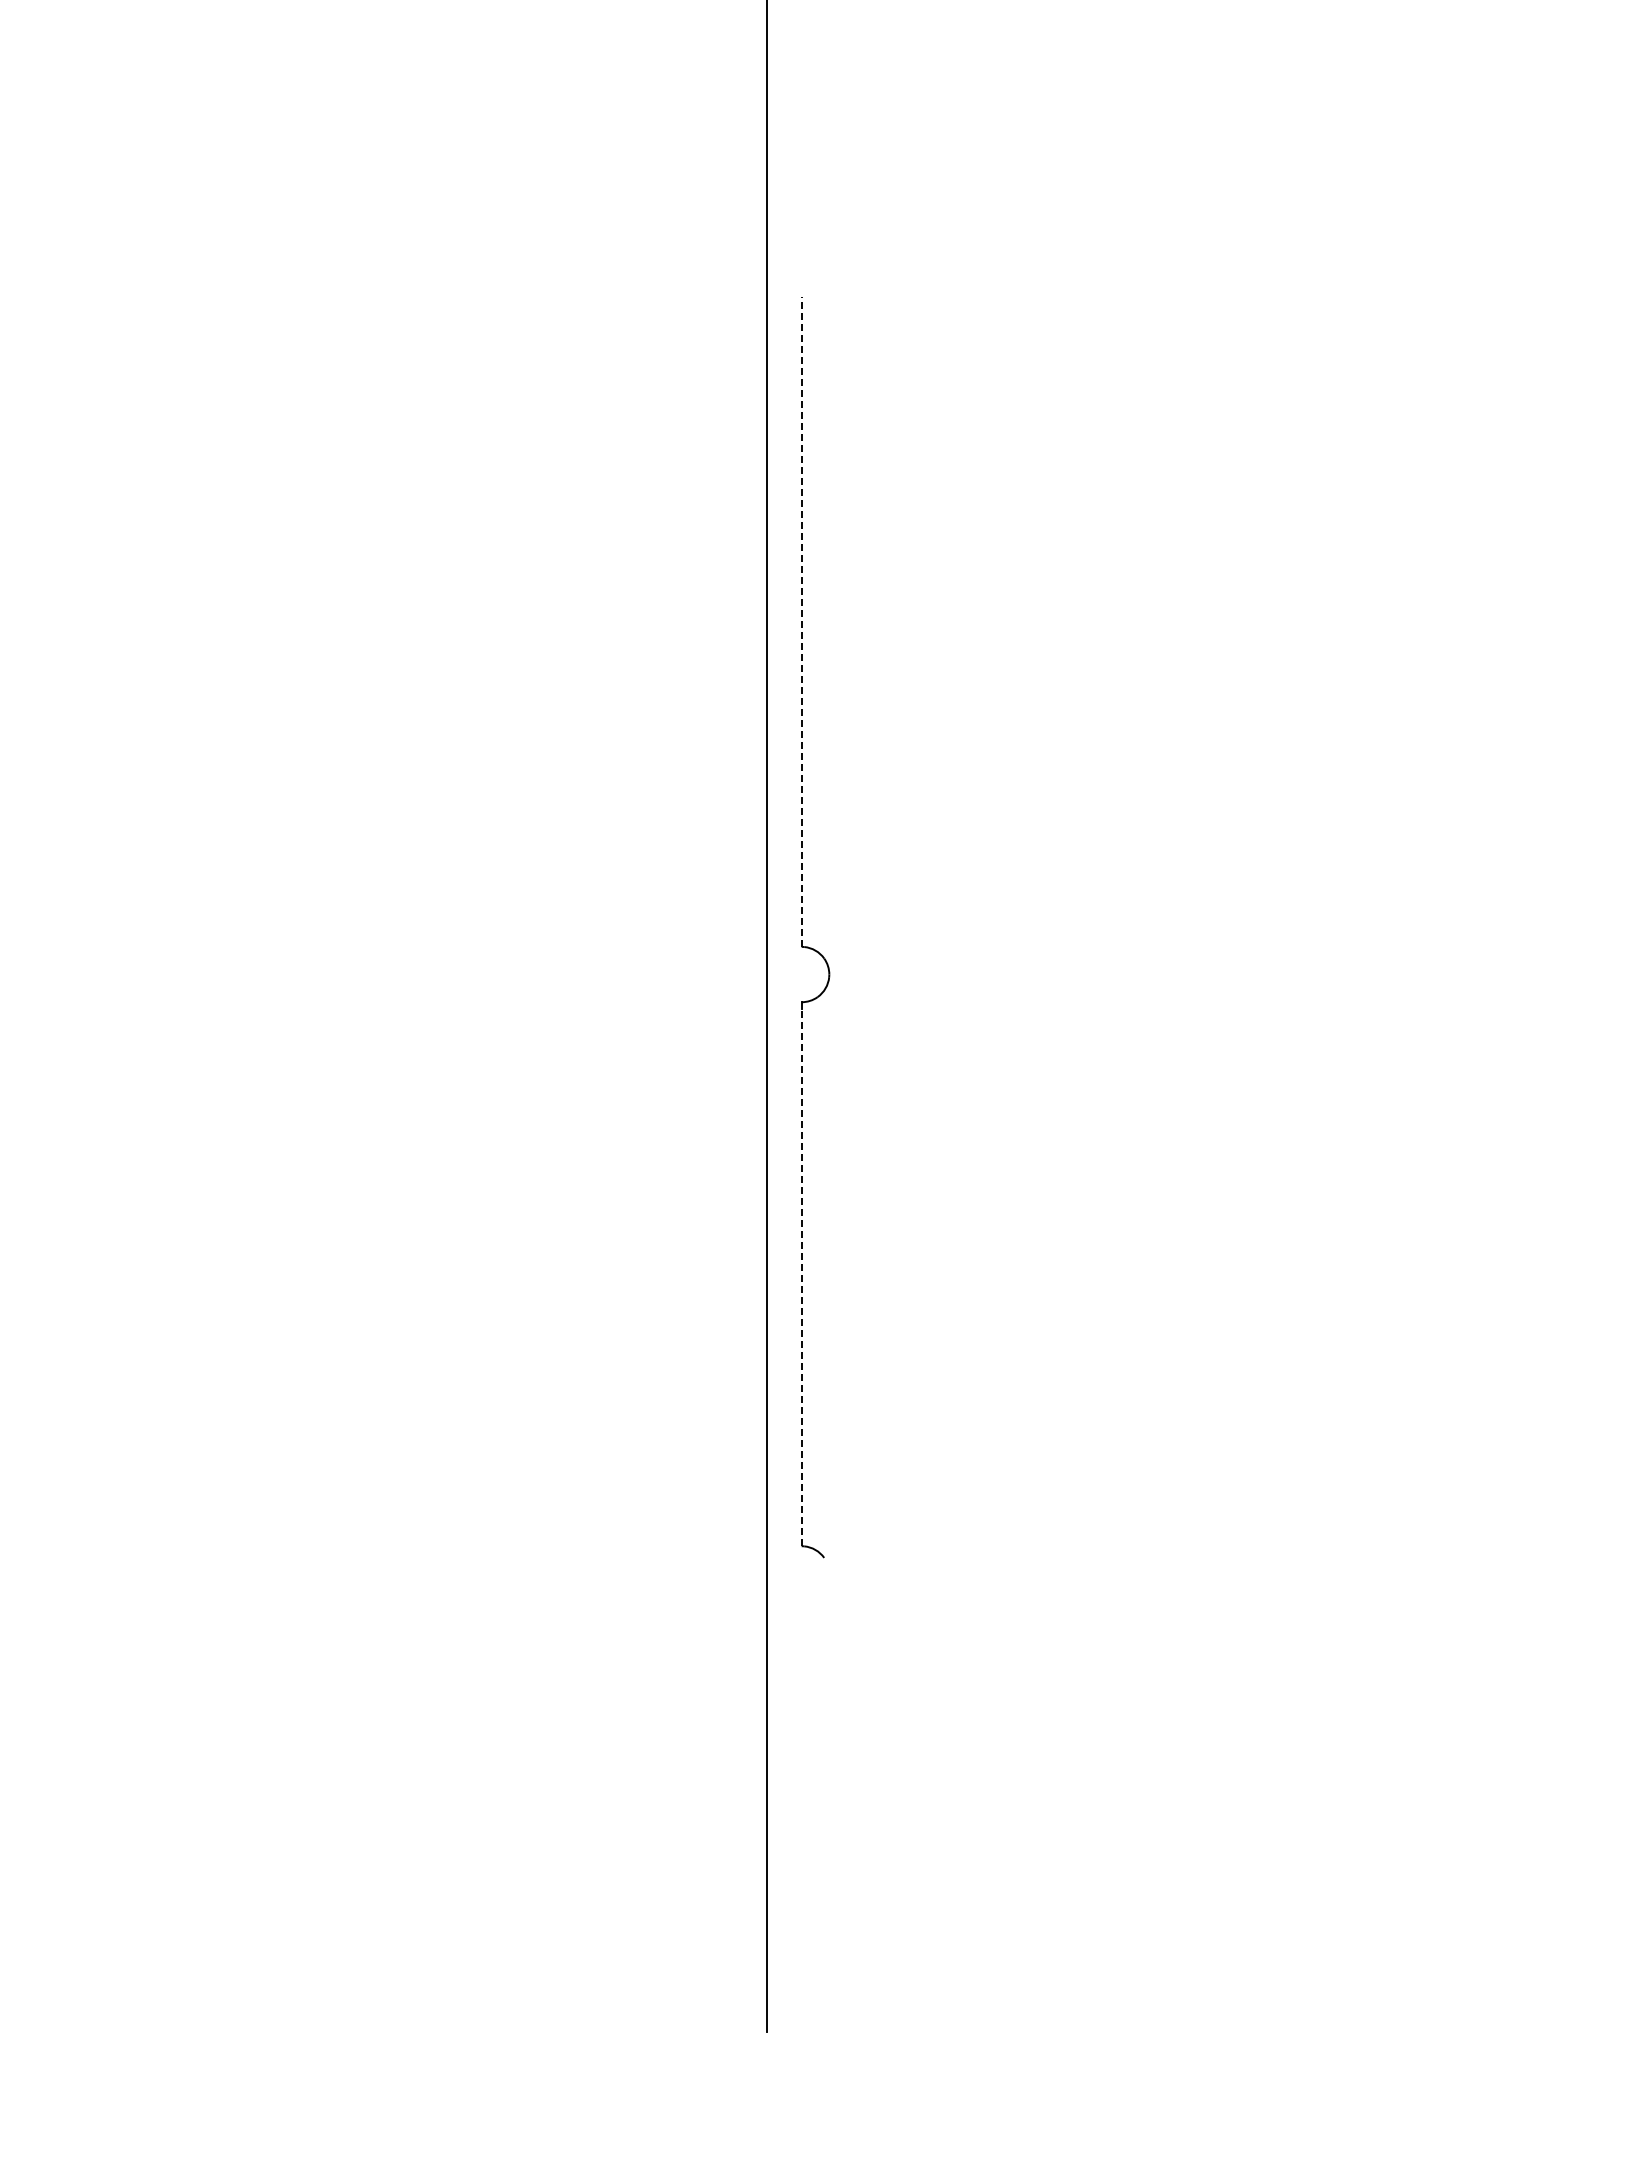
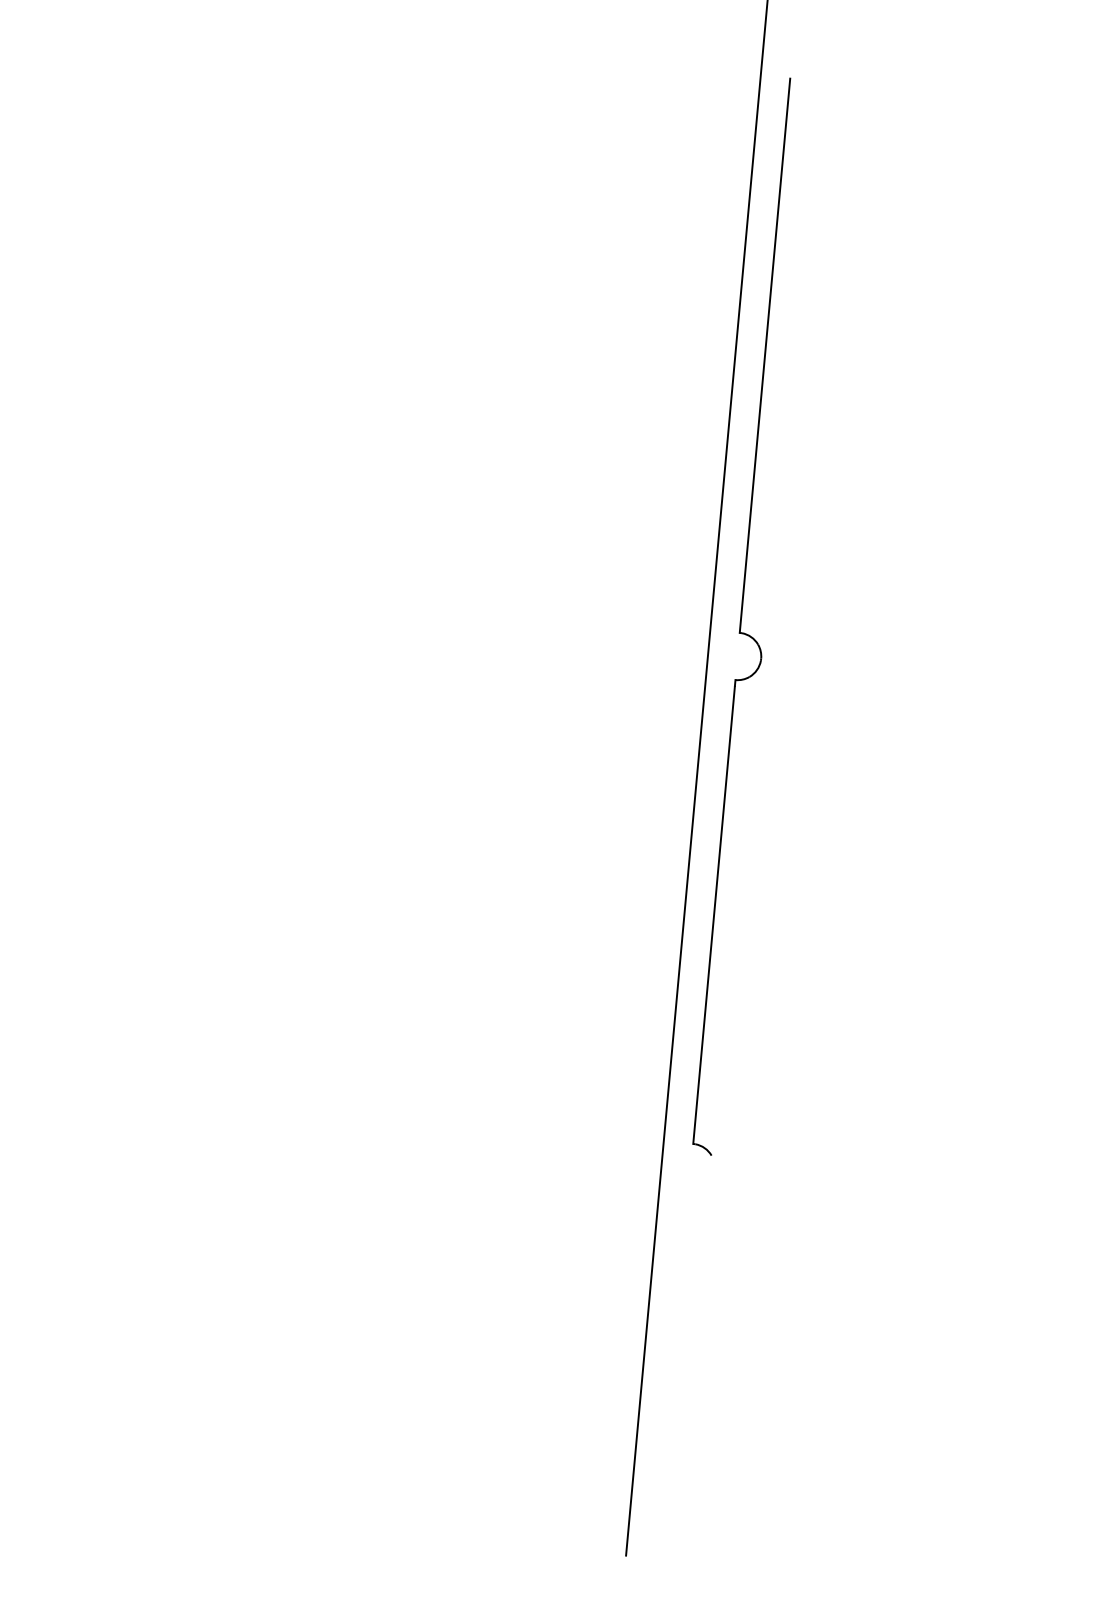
line: (801, 621) -> (764, 355), dashed -> solid
line: (801, 1277) -> (713, 914), dashed -> solid

